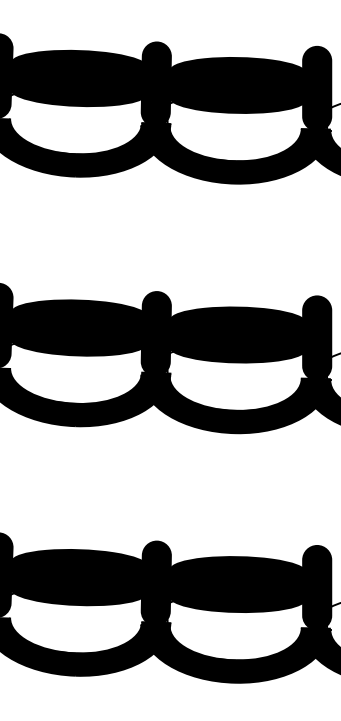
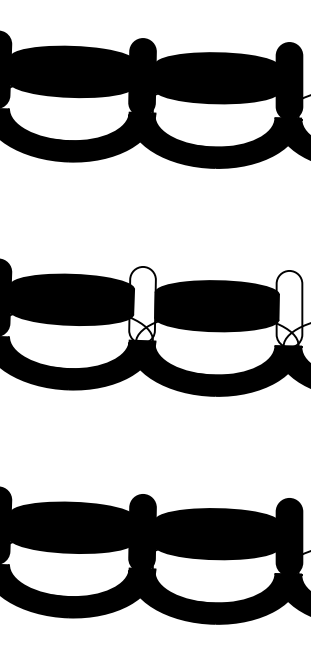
fill: (155, 333) -> (141, 304), removed
fill: (317, 338) -> (289, 309), removed

